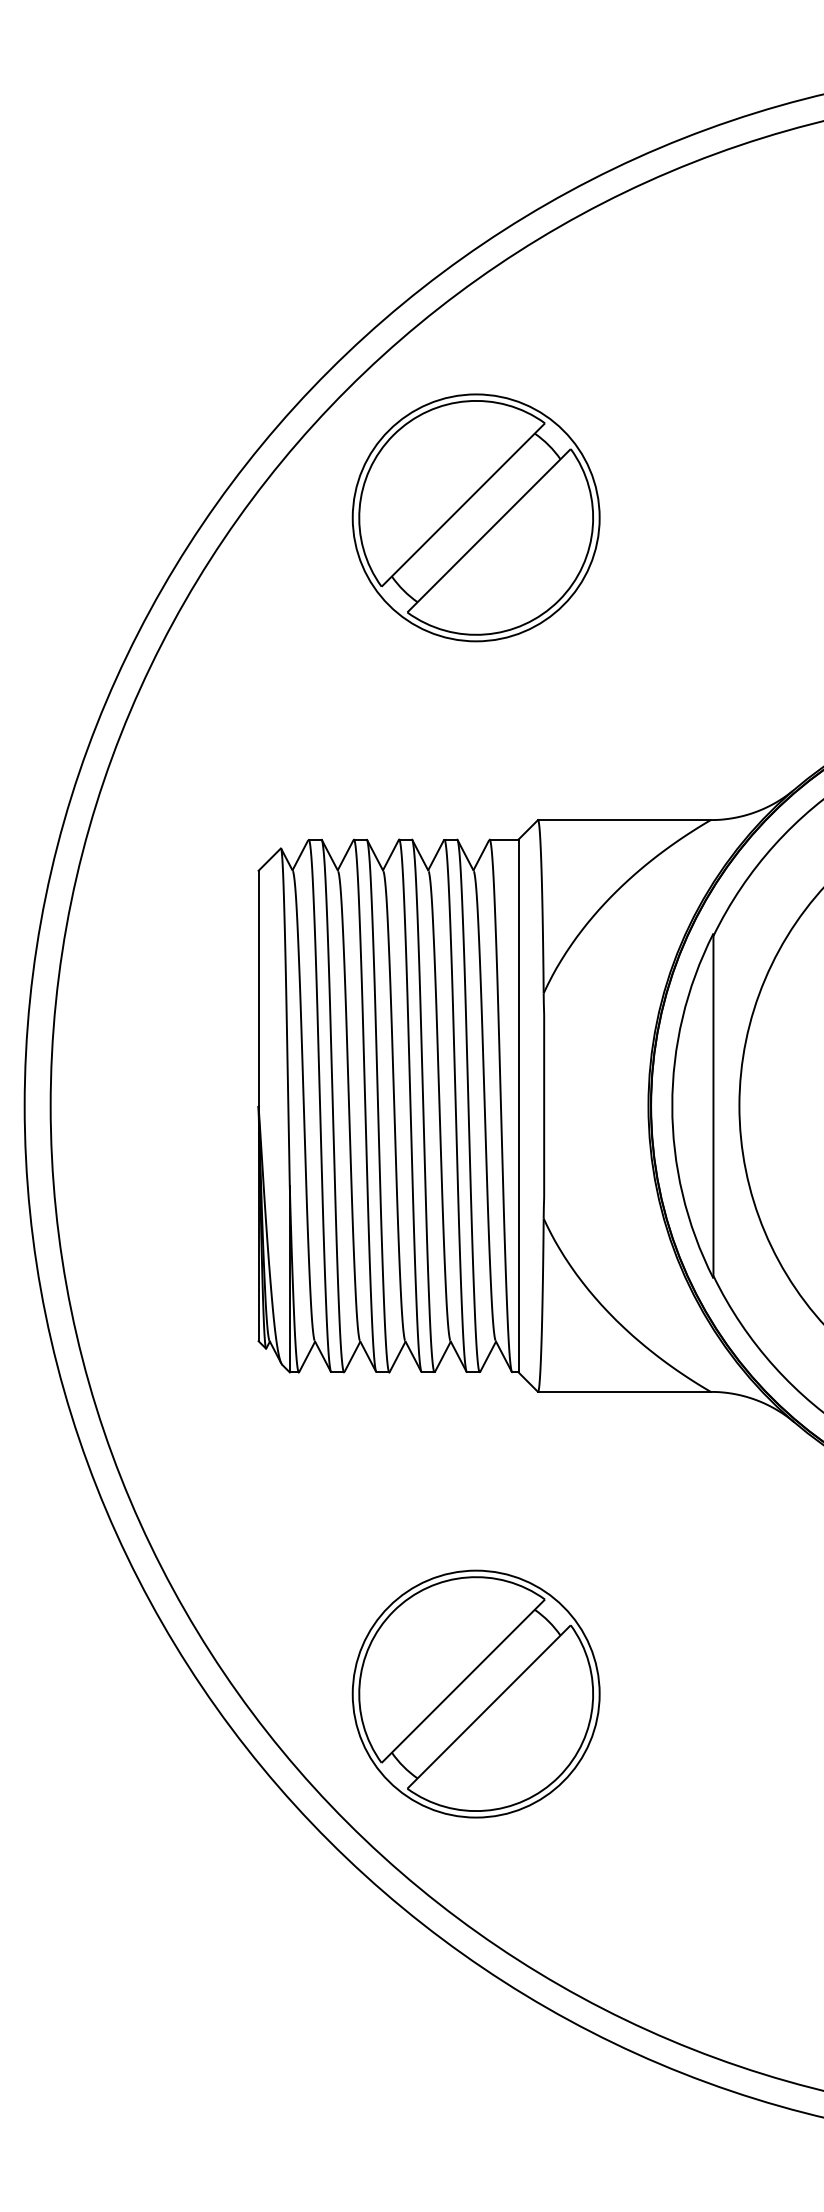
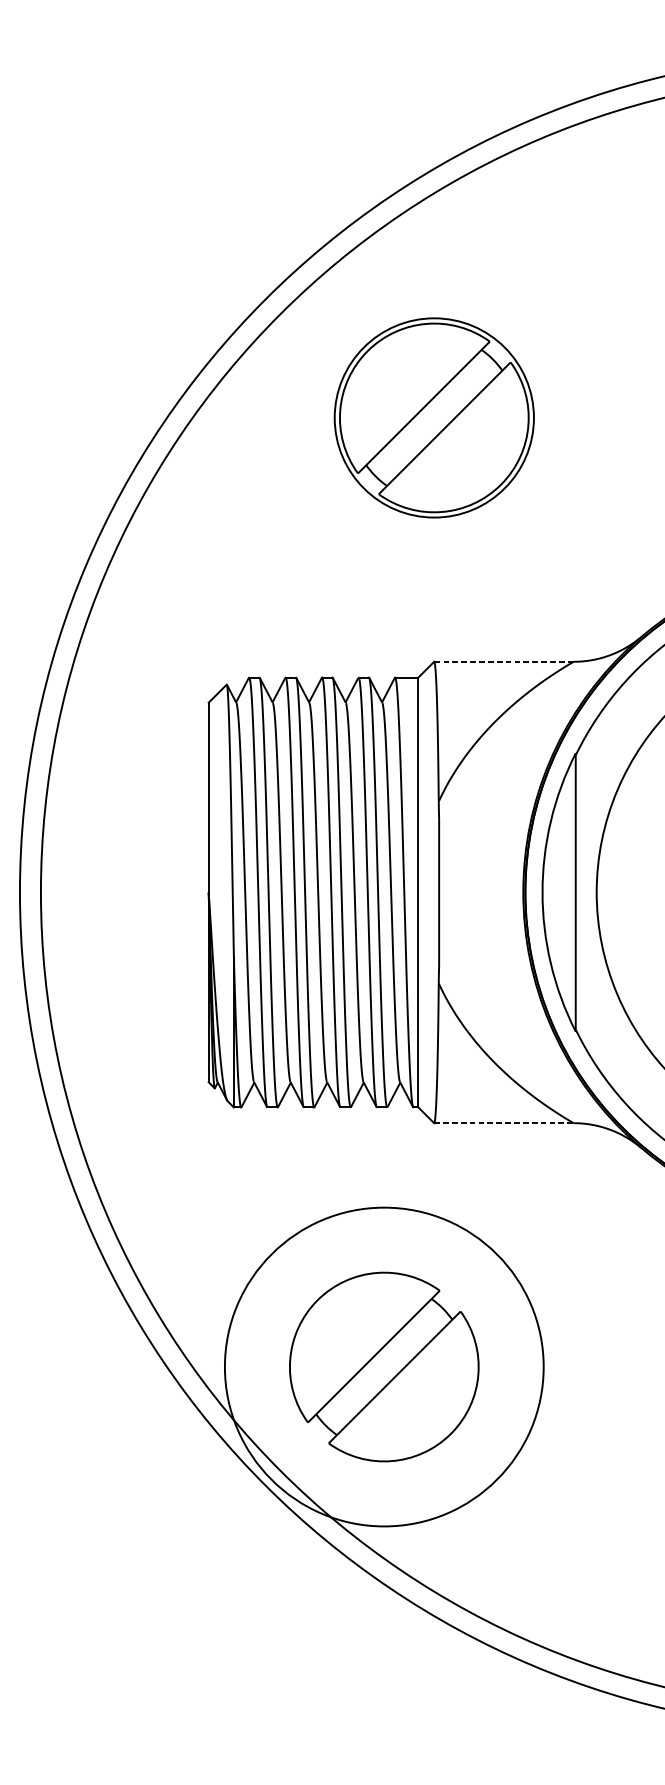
part: (475, 517) -> (433, 417), moved
line: (623, 820) -> (503, 662), solid -> dashed
line: (624, 1391) -> (503, 1122), solid -> dashed
circle: (475, 1693) -> (383, 1366), size x1.6

